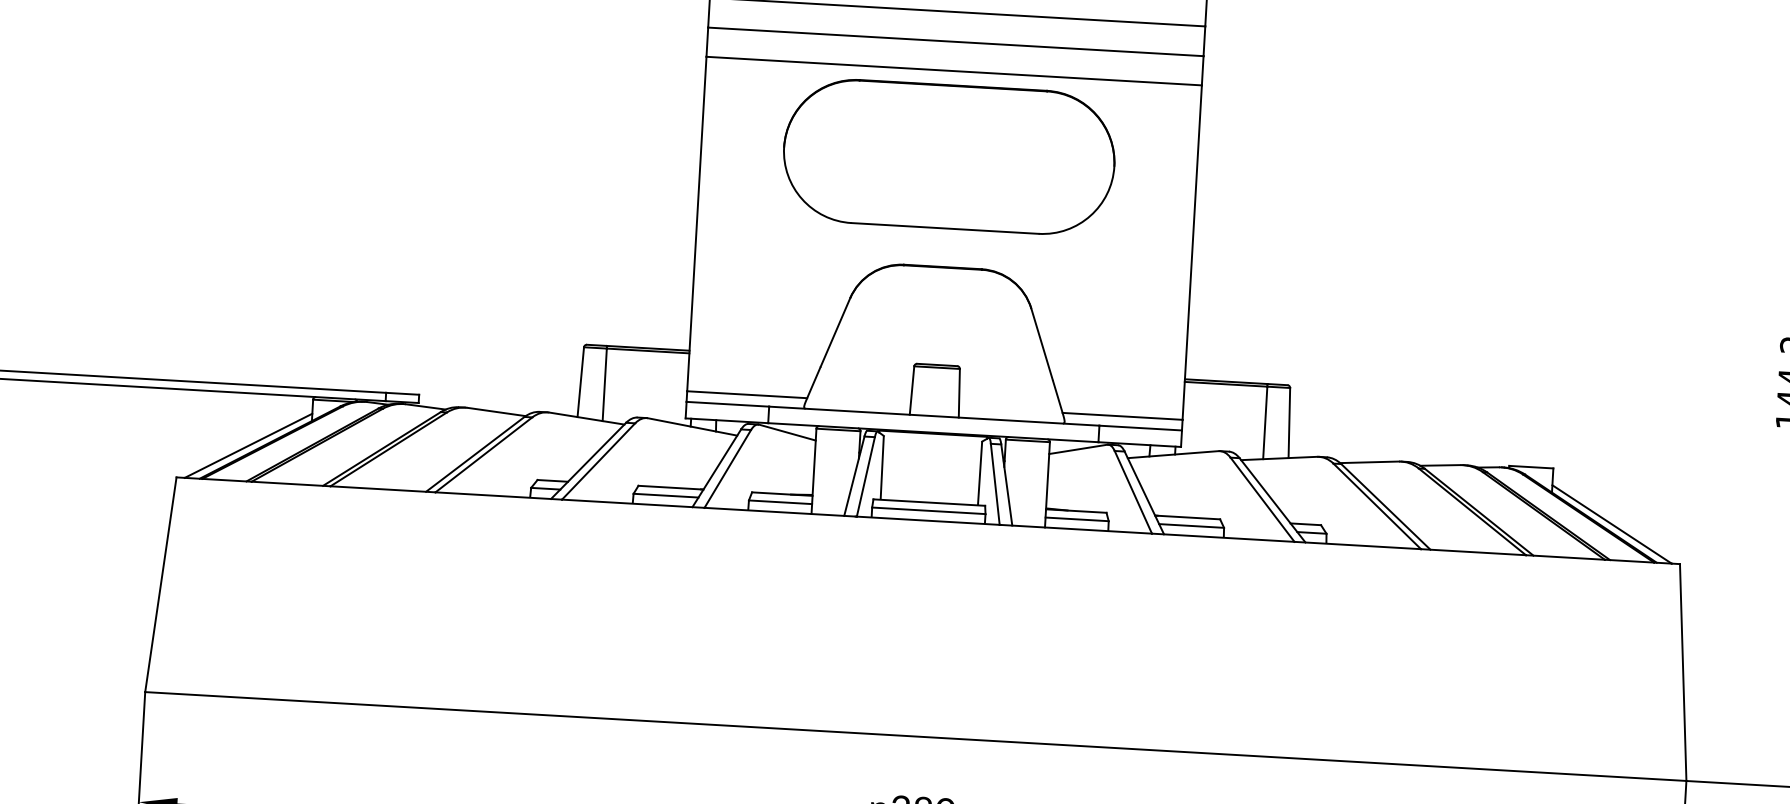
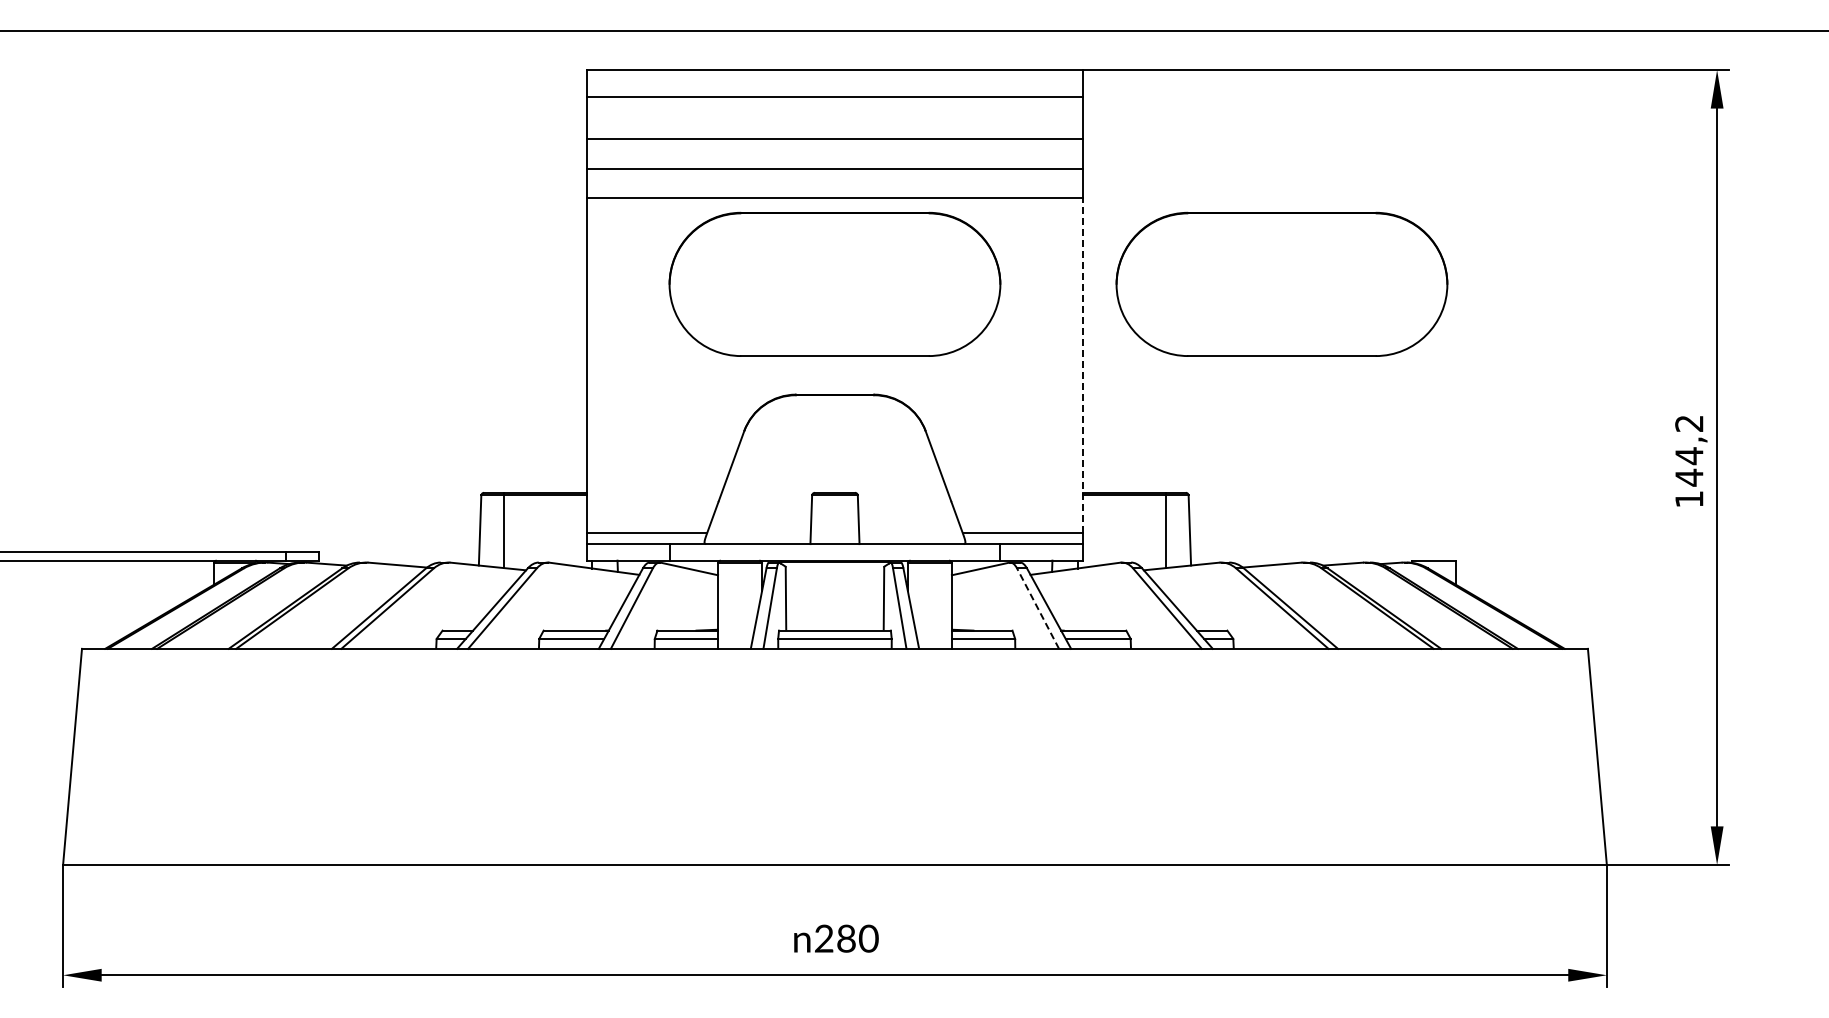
part: (1395, 181) -> (1281, 283), added
line: (1192, 252) -> (1083, 365), solid -> dashed
line: (248, 445) -> (151, 612), removed
line: (1132, 492) -> (1037, 608), solid -> dashed
line: (1611, 523) -> (1517, 612), removed

